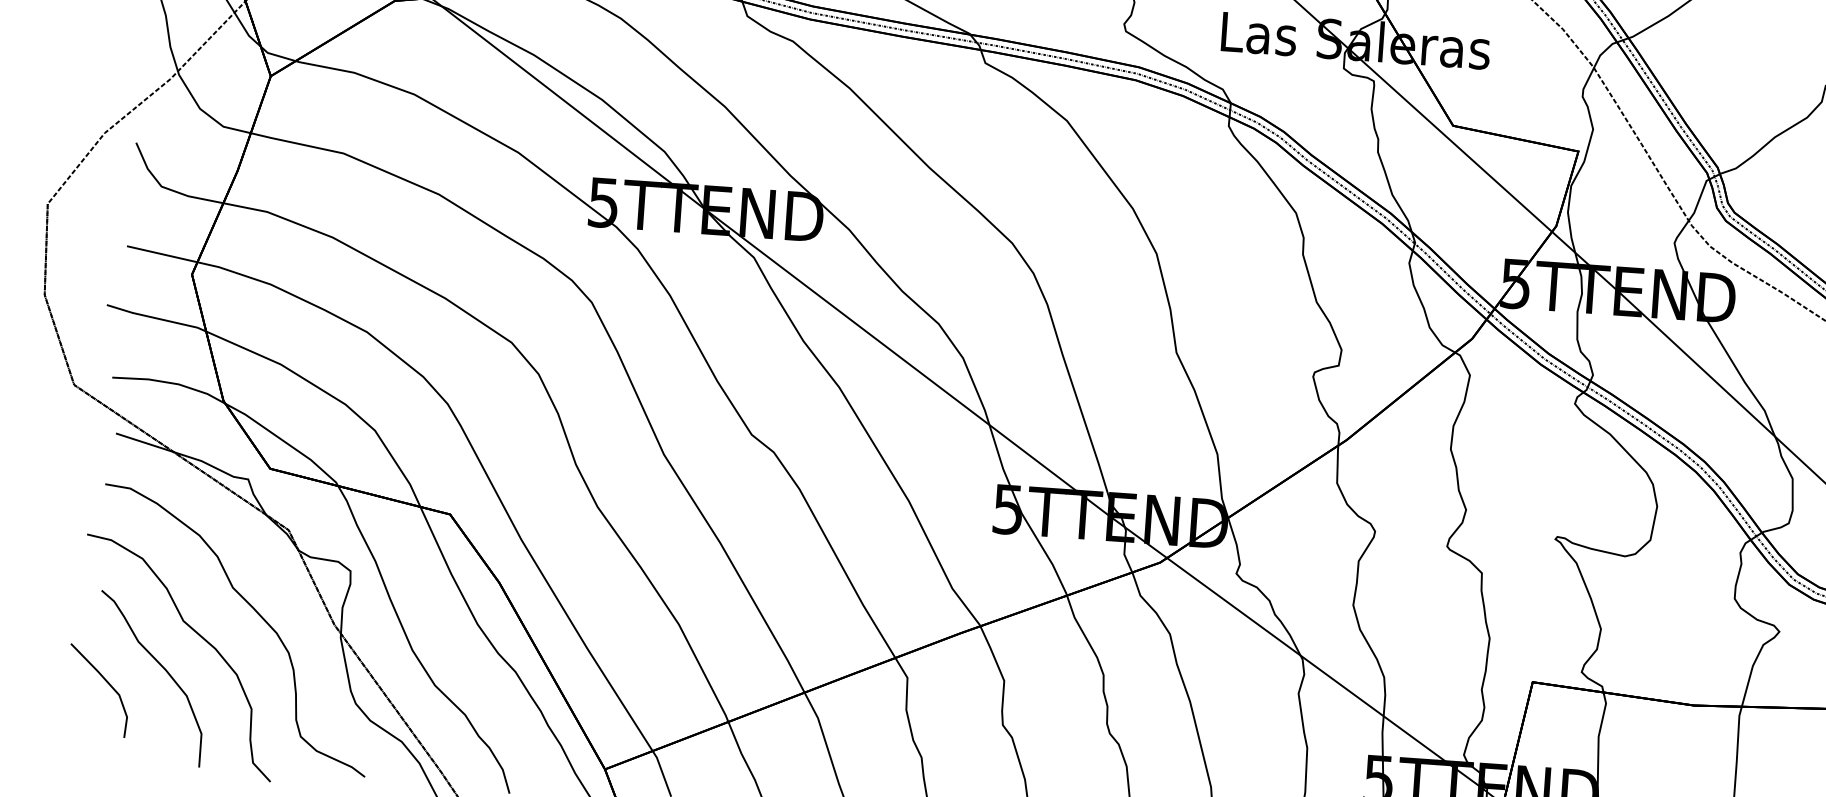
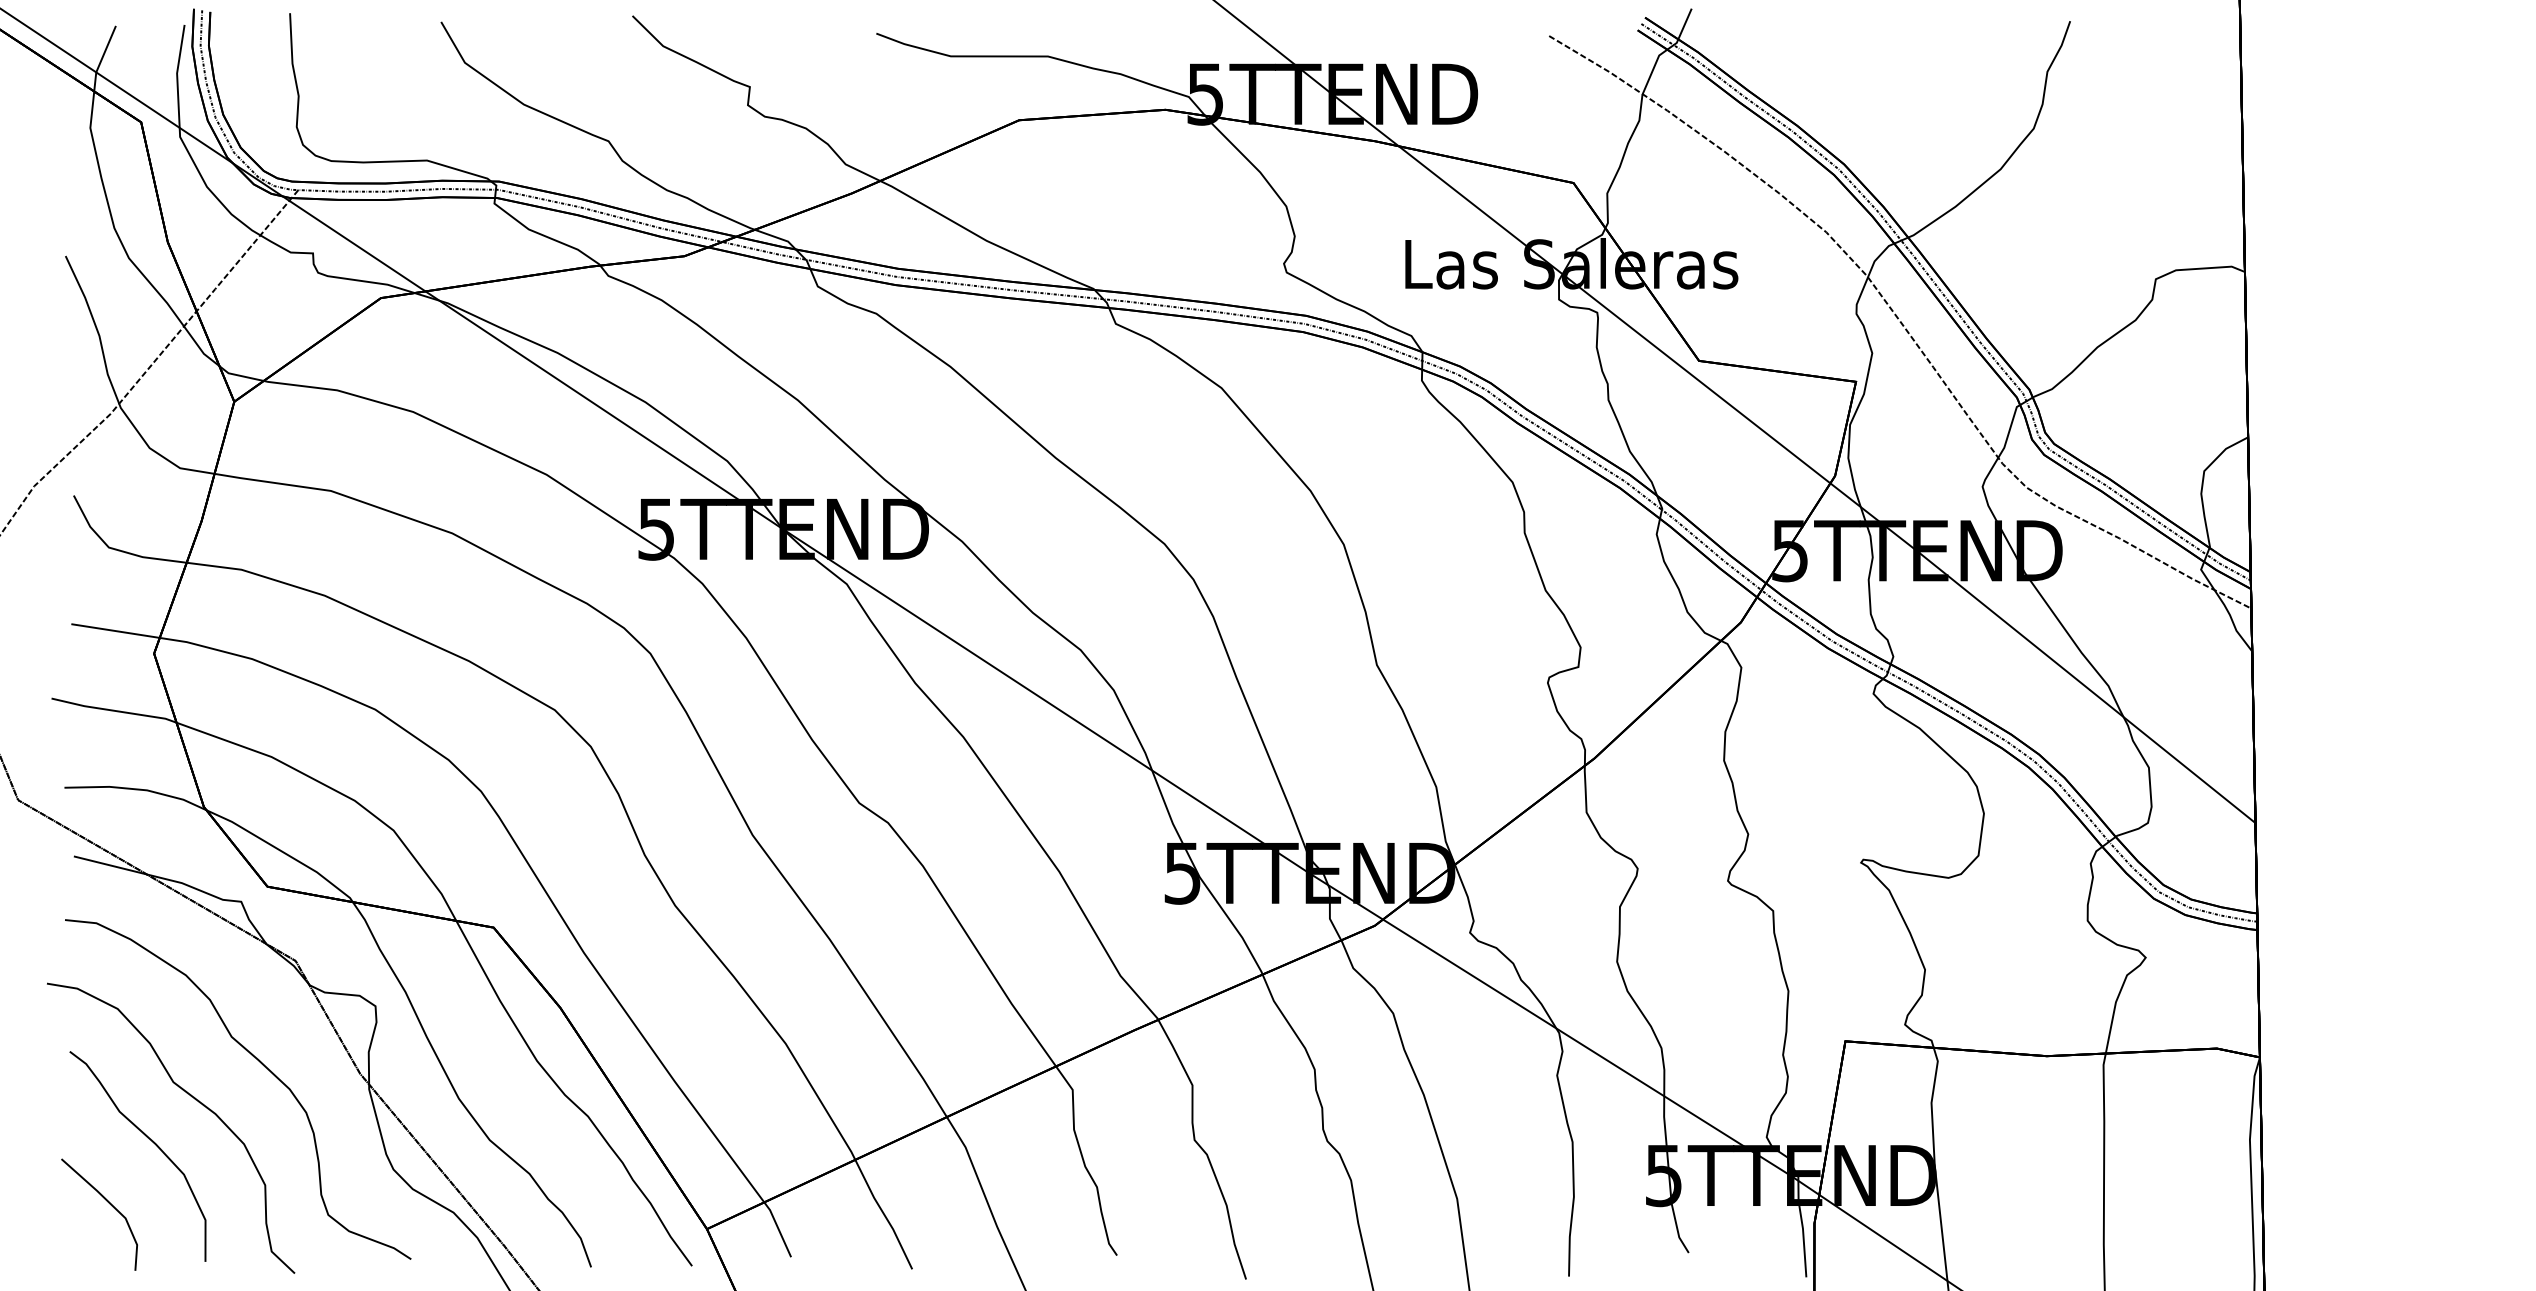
line: (107, 683) -> (109, 1204), moved

